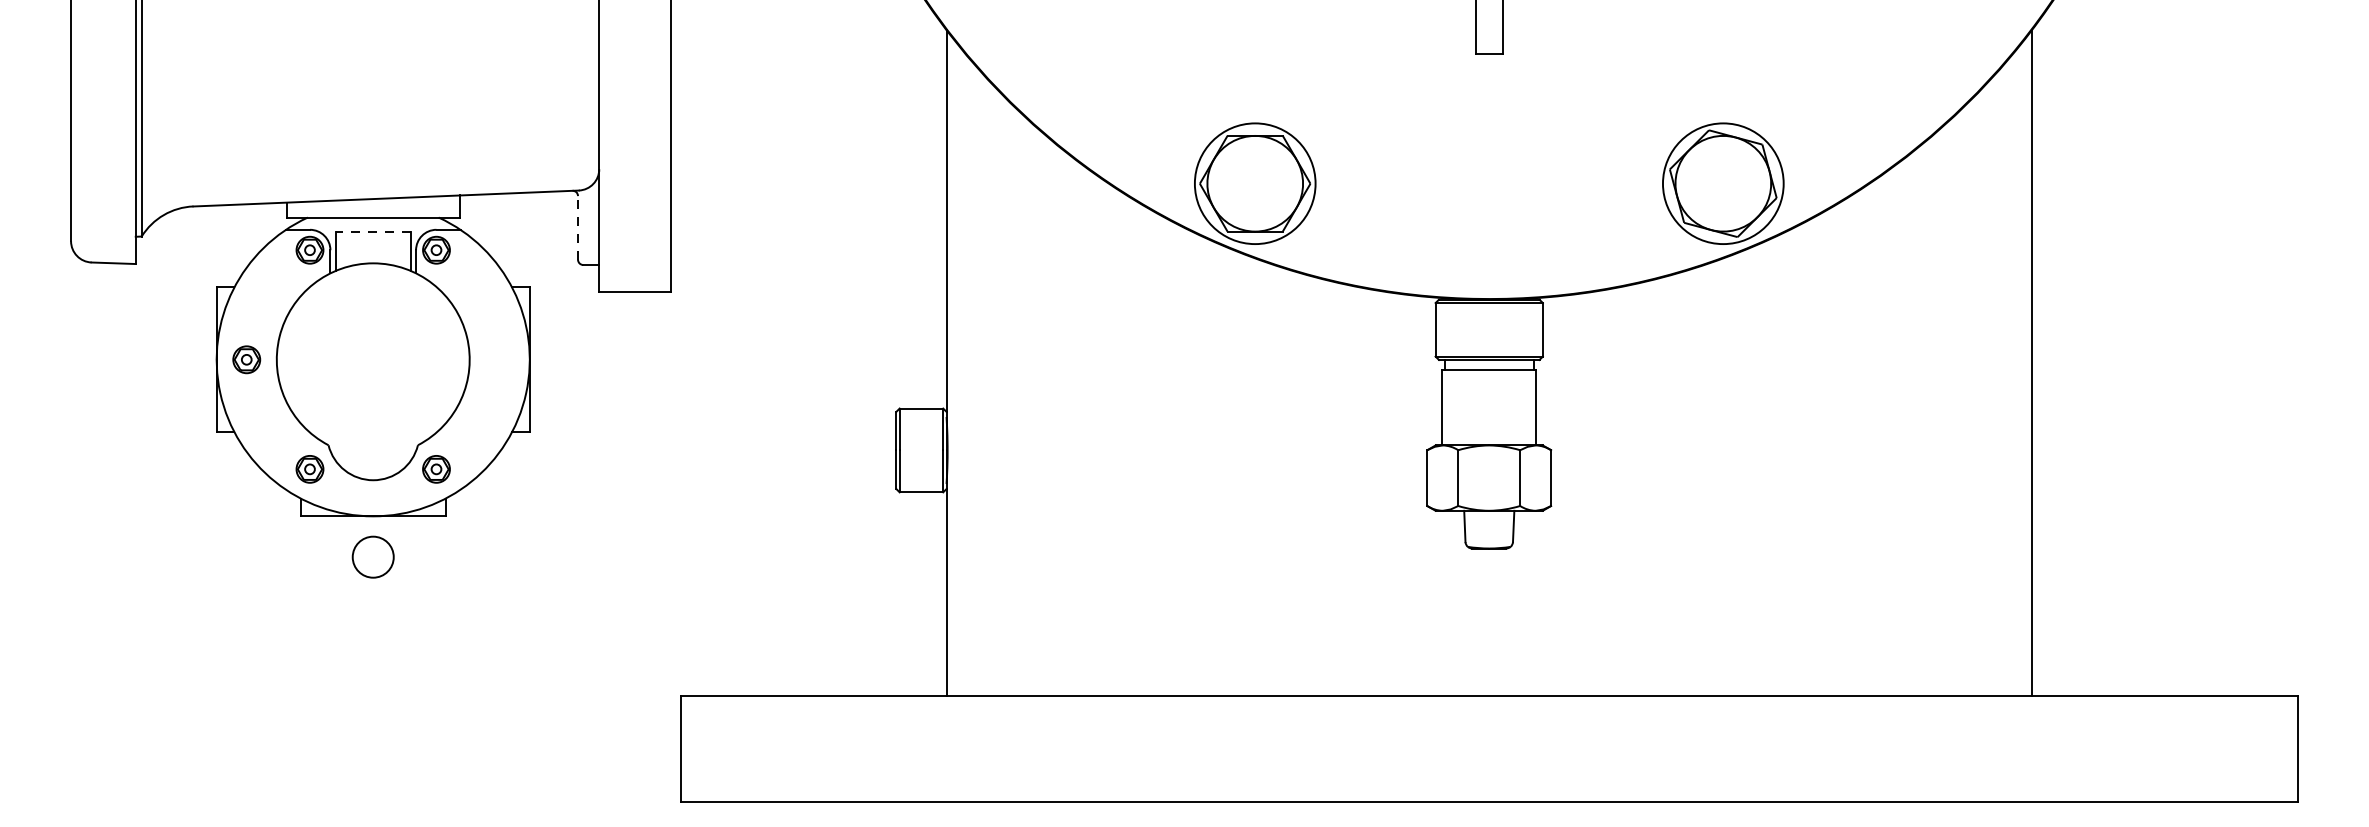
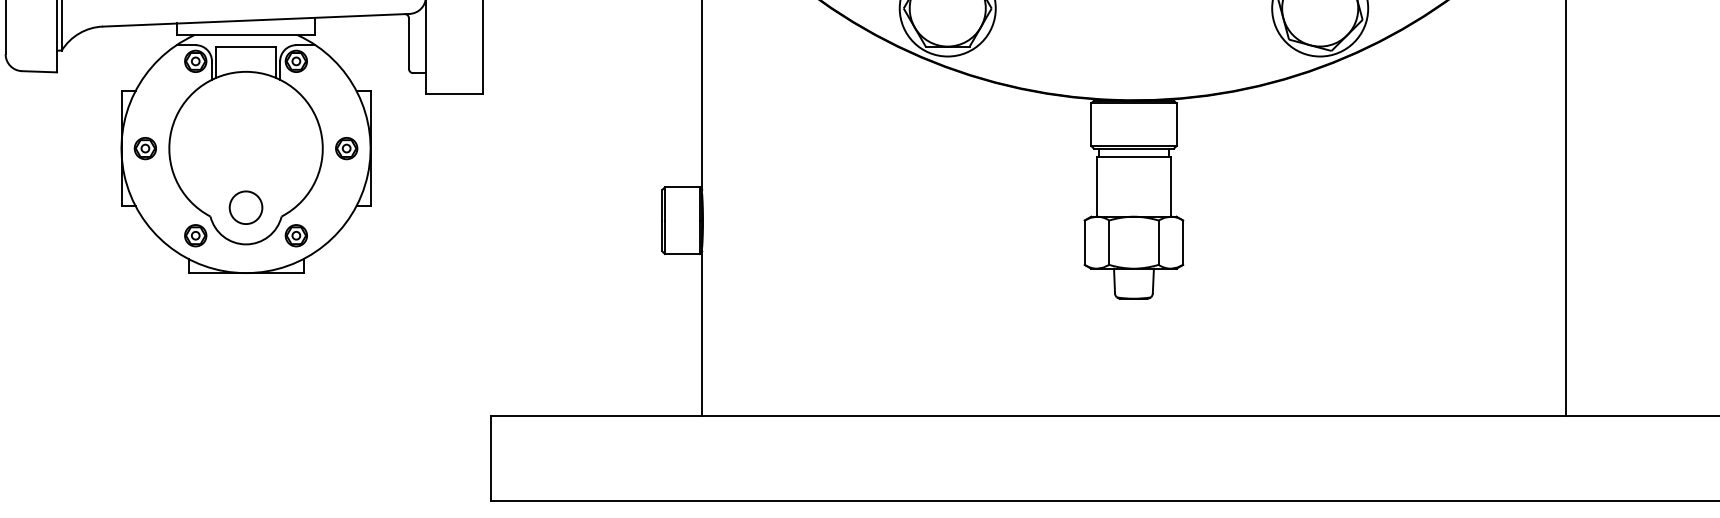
line: (577, 227) -> (408, 43), dashed -> solid
line: (372, 231) -> (245, 46), dashed -> solid
part: (499, 359) -> (346, 148), added
circle: (372, 556) -> (245, 207), moved

